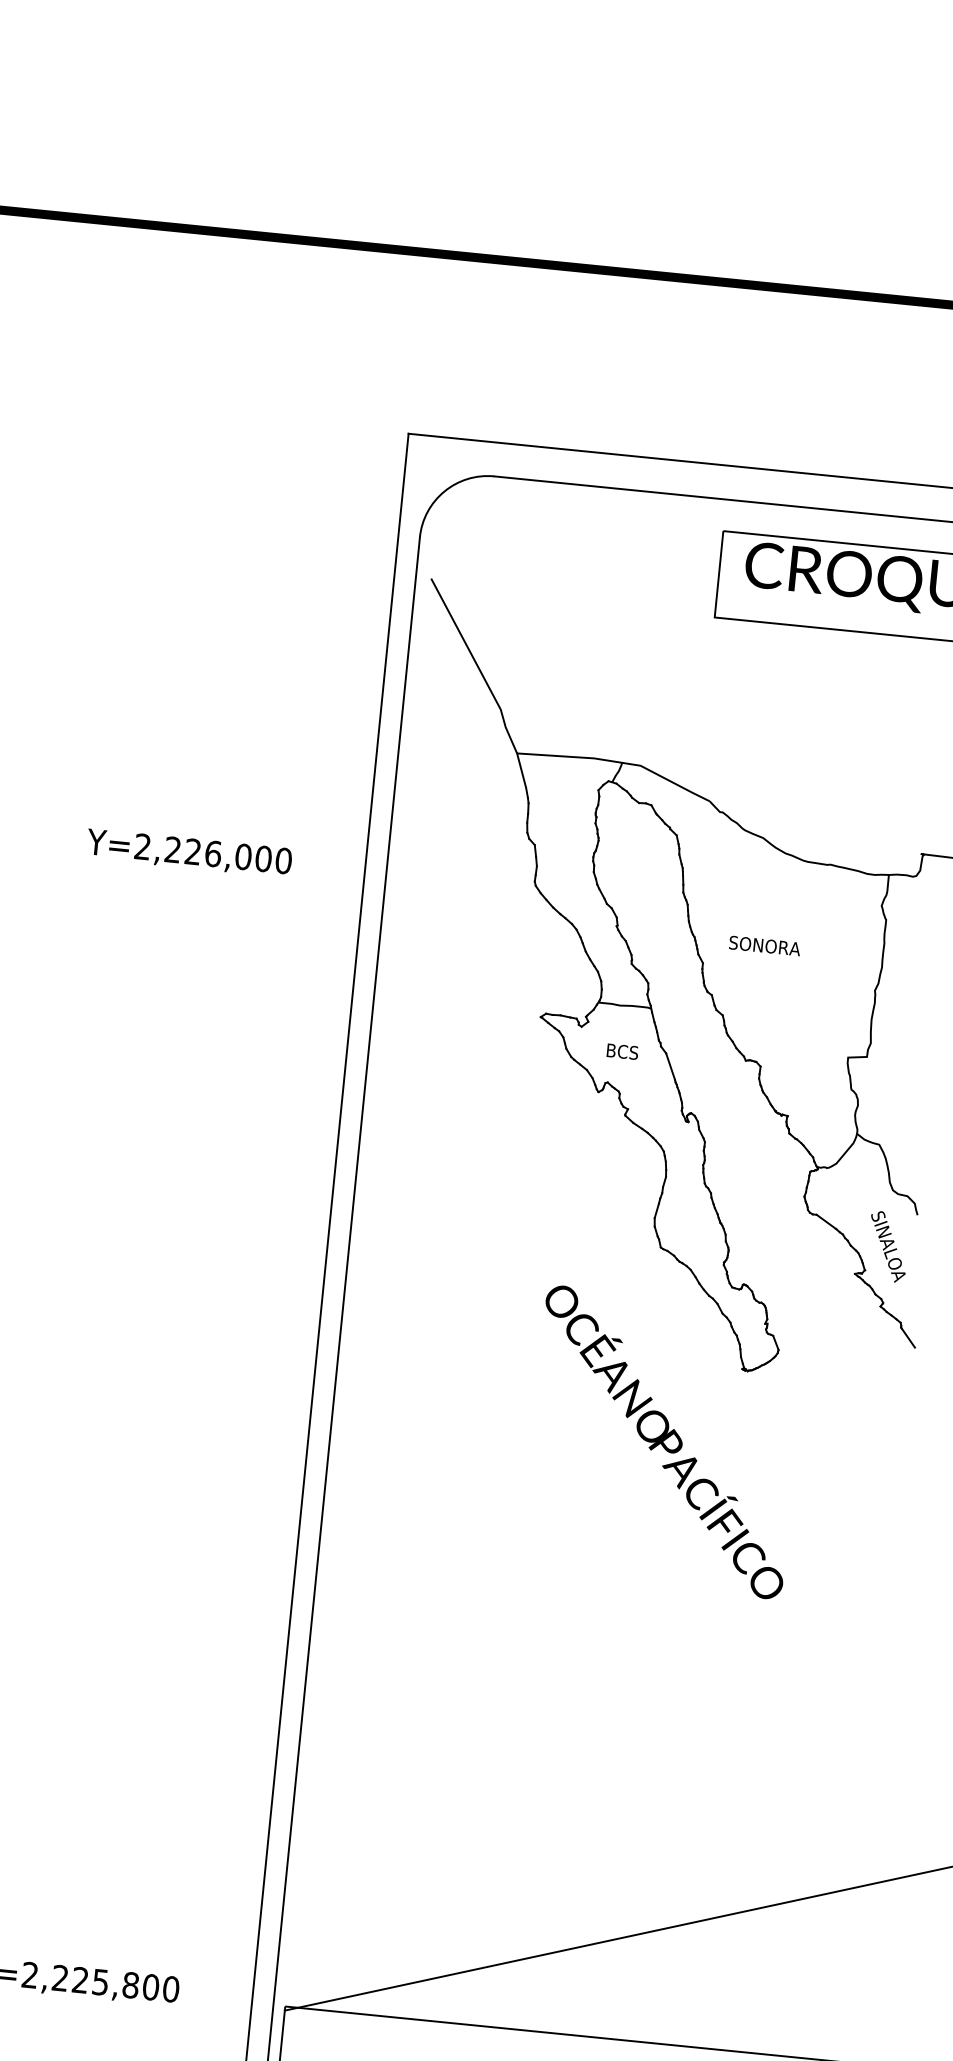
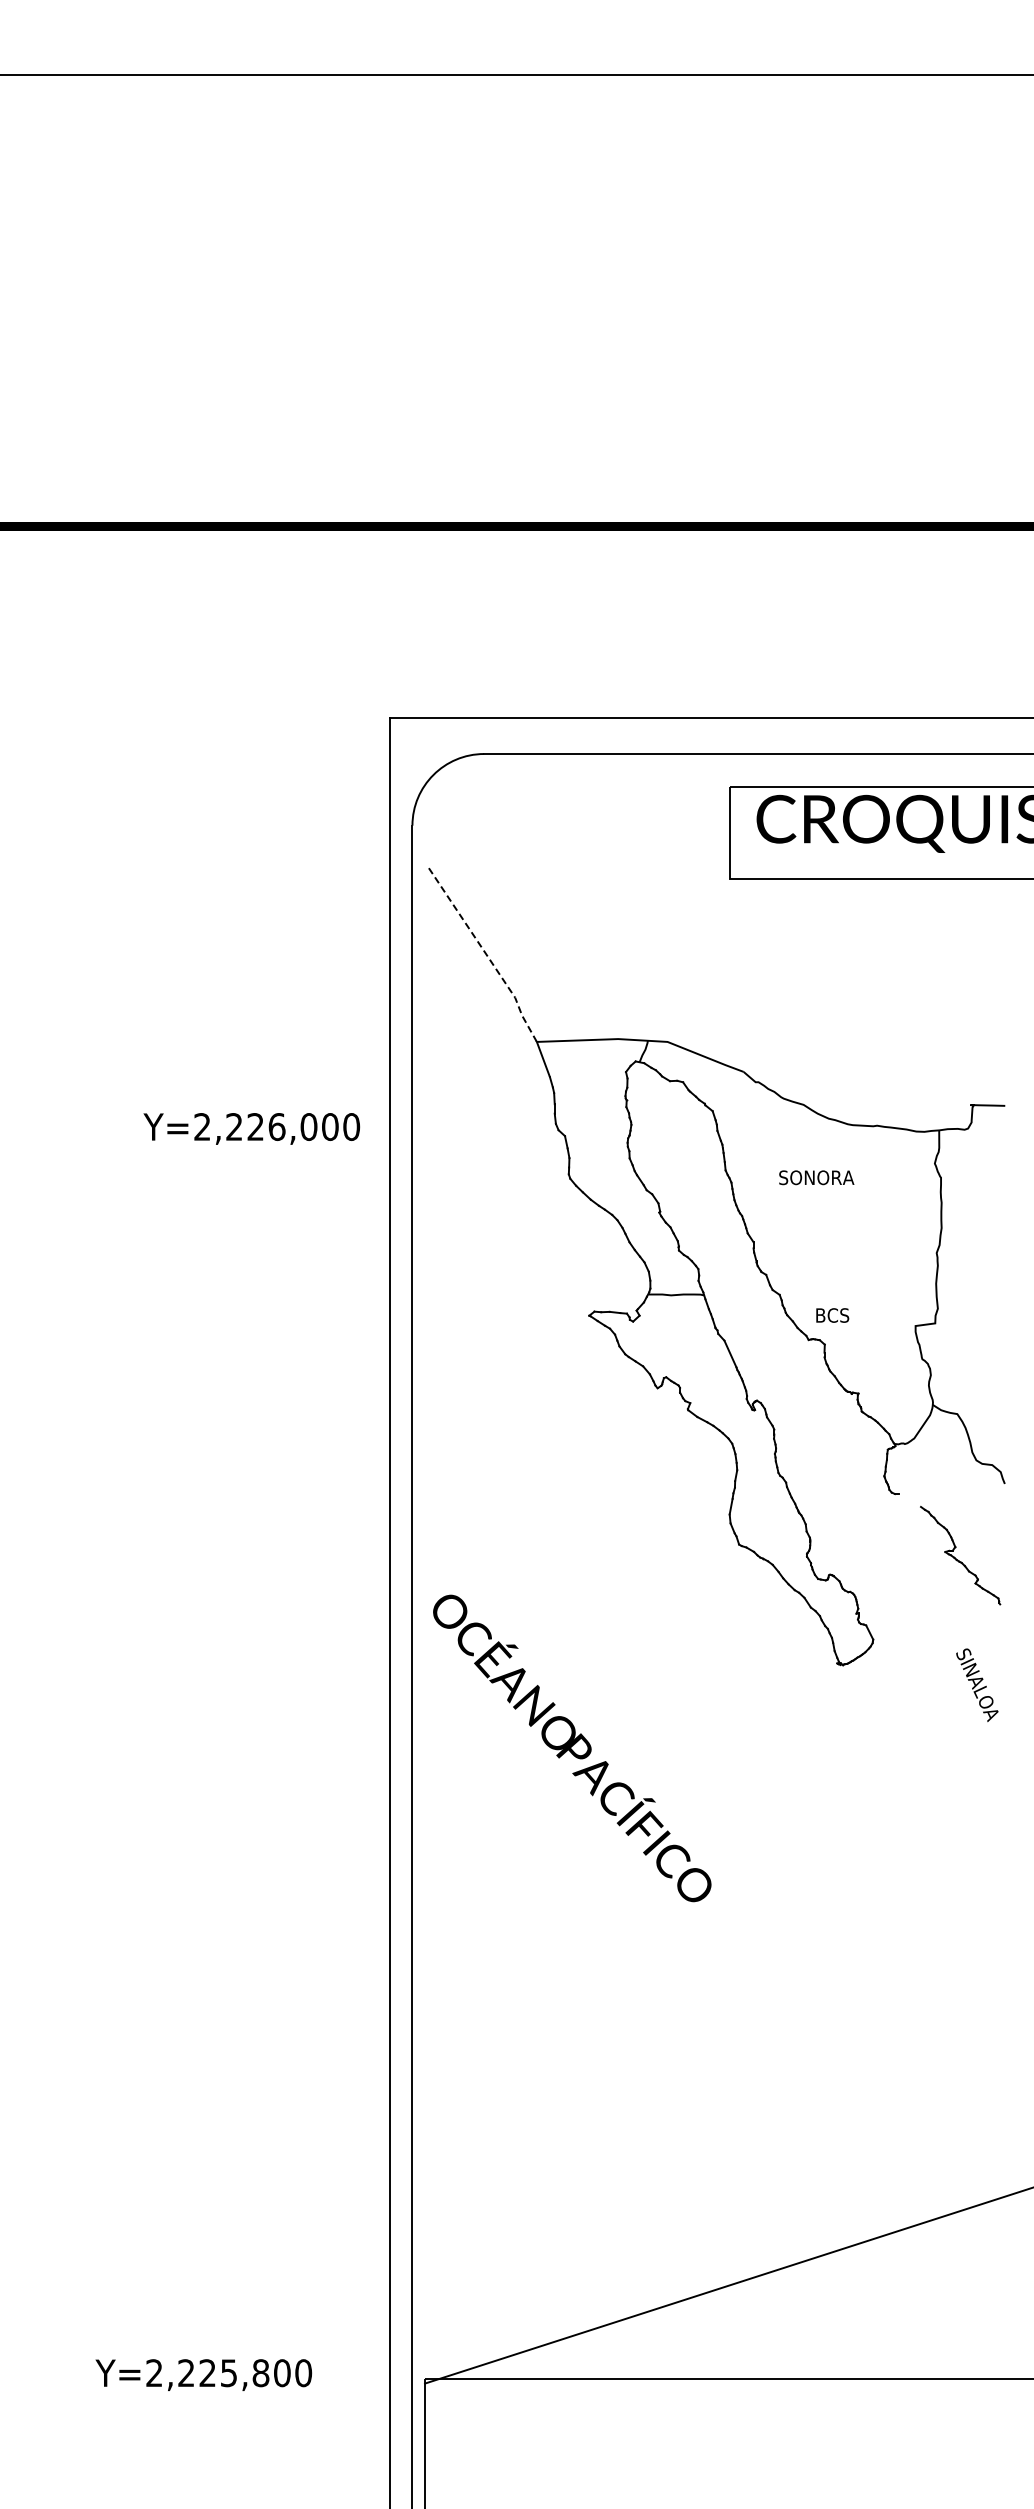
line: (477, 666) -> (486, 954), solid -> dashed
text: (189, 852) -> (251, 1128), moved
text: (764, 945) -> (816, 1177), moved
text: (622, 1051) -> (832, 1315), moved
line: (825, 1221) -> (909, 1500), removed
text: (888, 1247) -> (977, 1685), moved
line: (907, 1337) -> (1007, 1613), removed
text: (664, 1442) -> (572, 1748), moved

